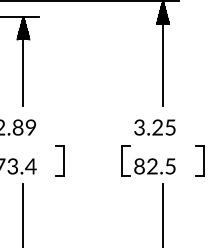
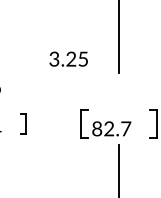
text: (154, 127) -> (68, 59), moved
part: (59, 160) -> (22, 123), size x0.7
text: (170, 166) -> (126, 128), 82.5 -> 82.7

